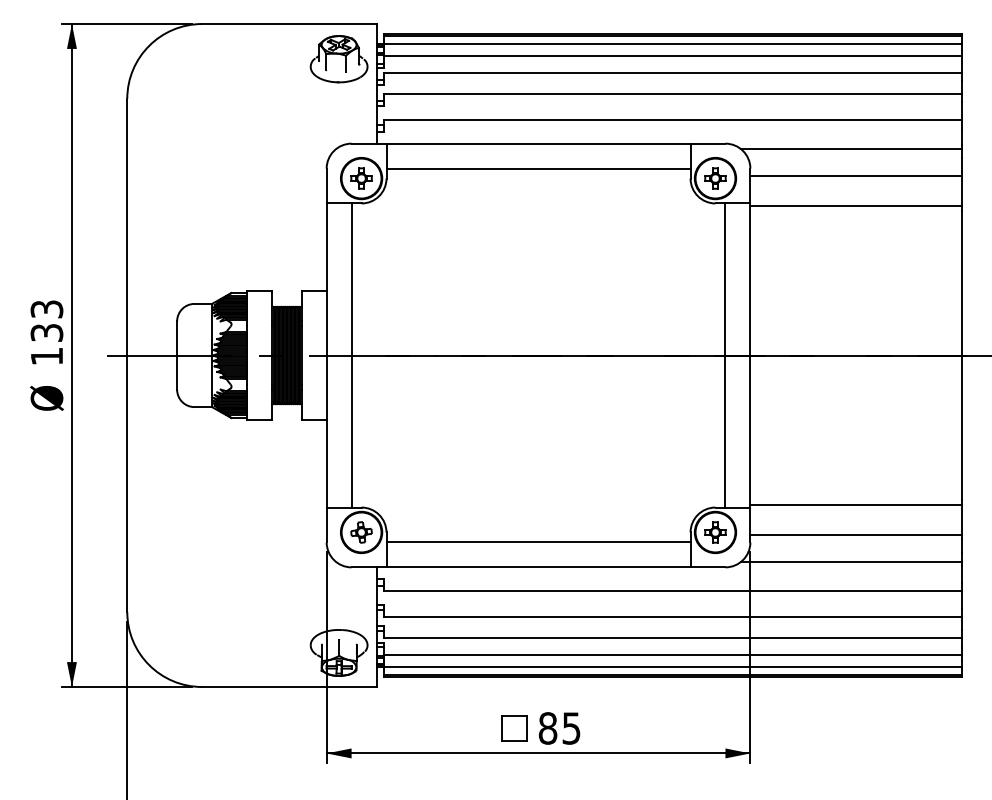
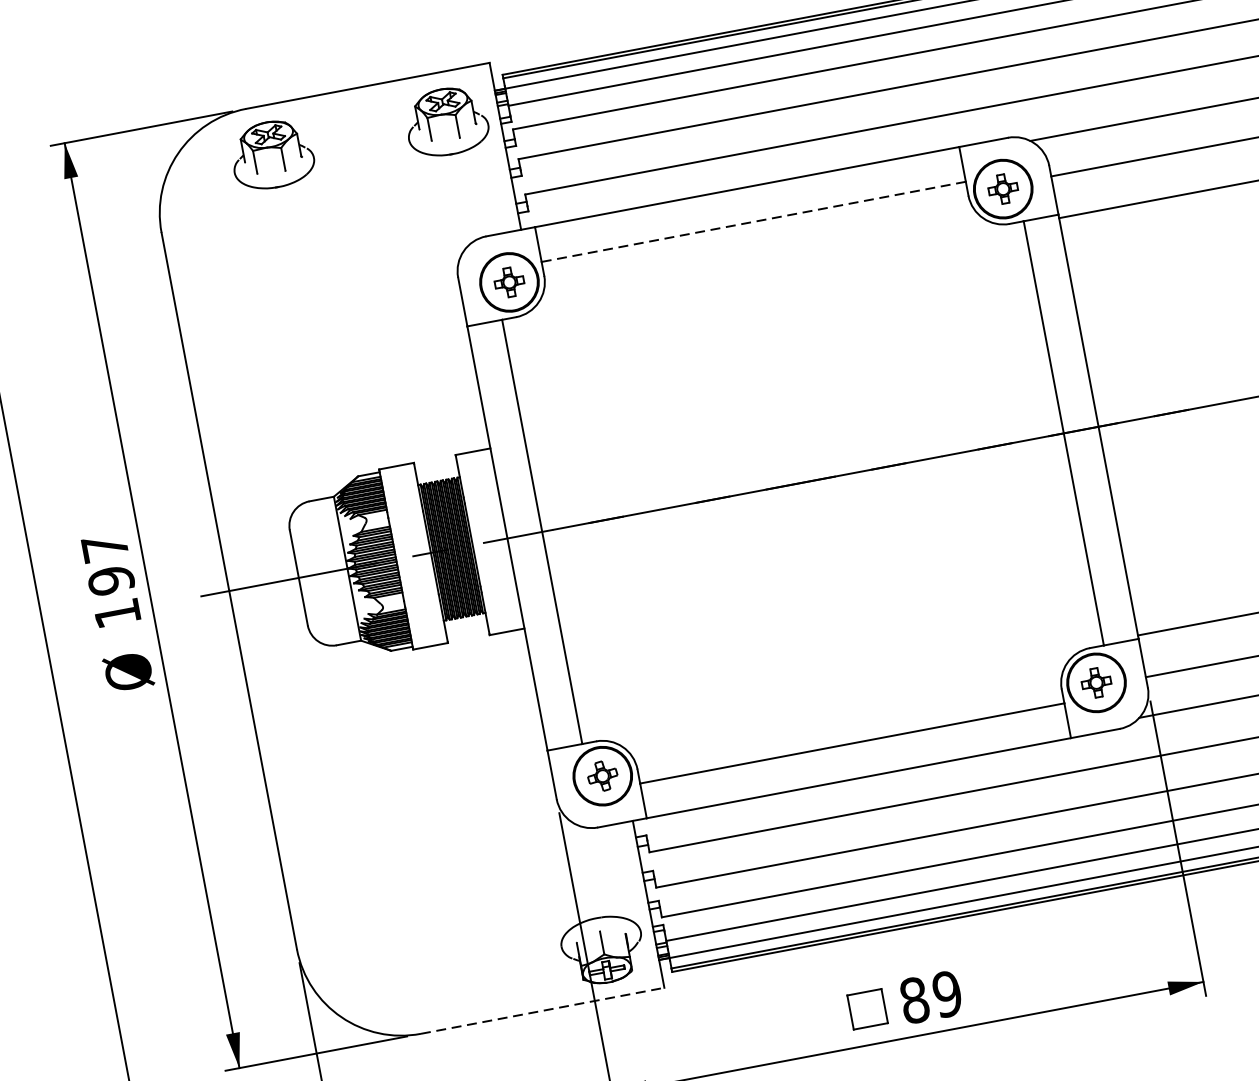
part: (213, 59) -> (271, 155), added
line: (538, 168) -> (753, 221), solid -> dashed
text: (46, 321) -> (107, 564), 133 -> 197
line: (289, 687) -> (543, 1011), solid -> dashed
text: (571, 728) -> (947, 994), 85 -> 89

